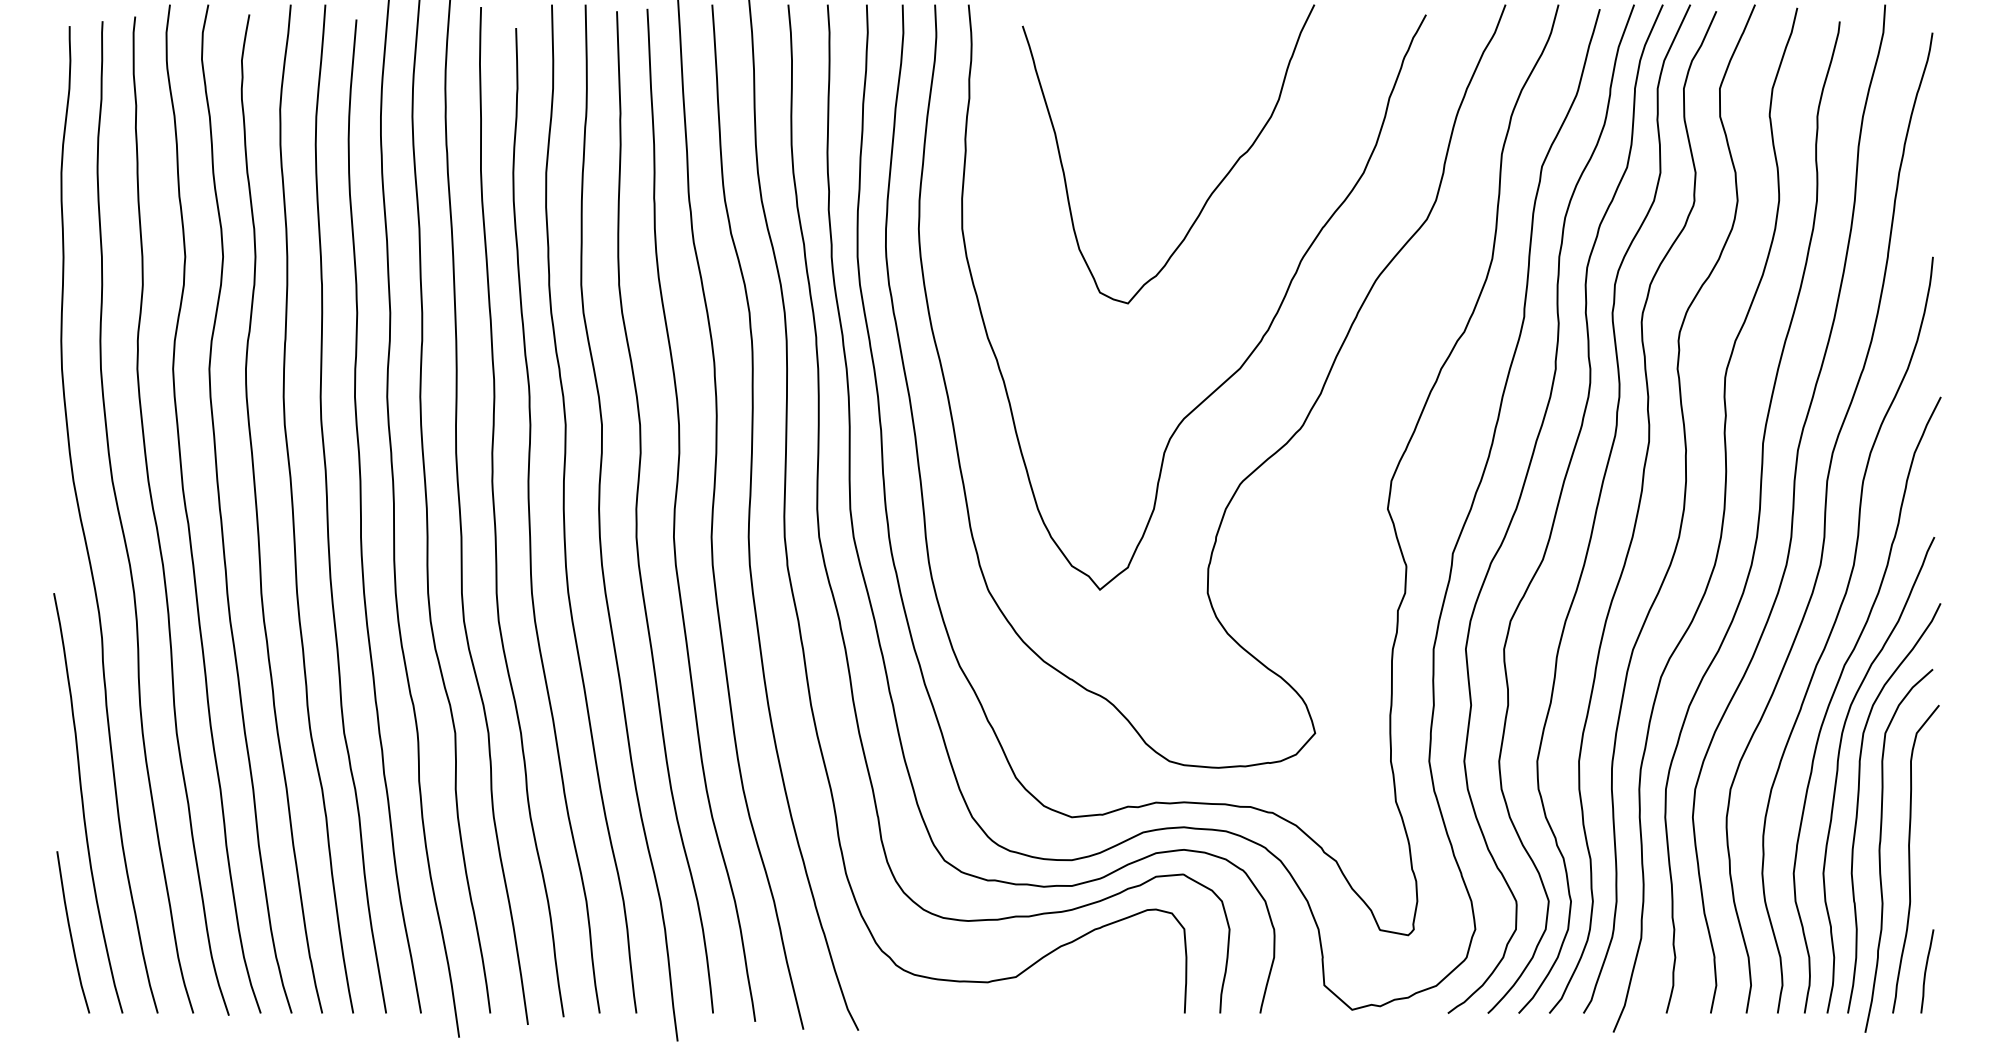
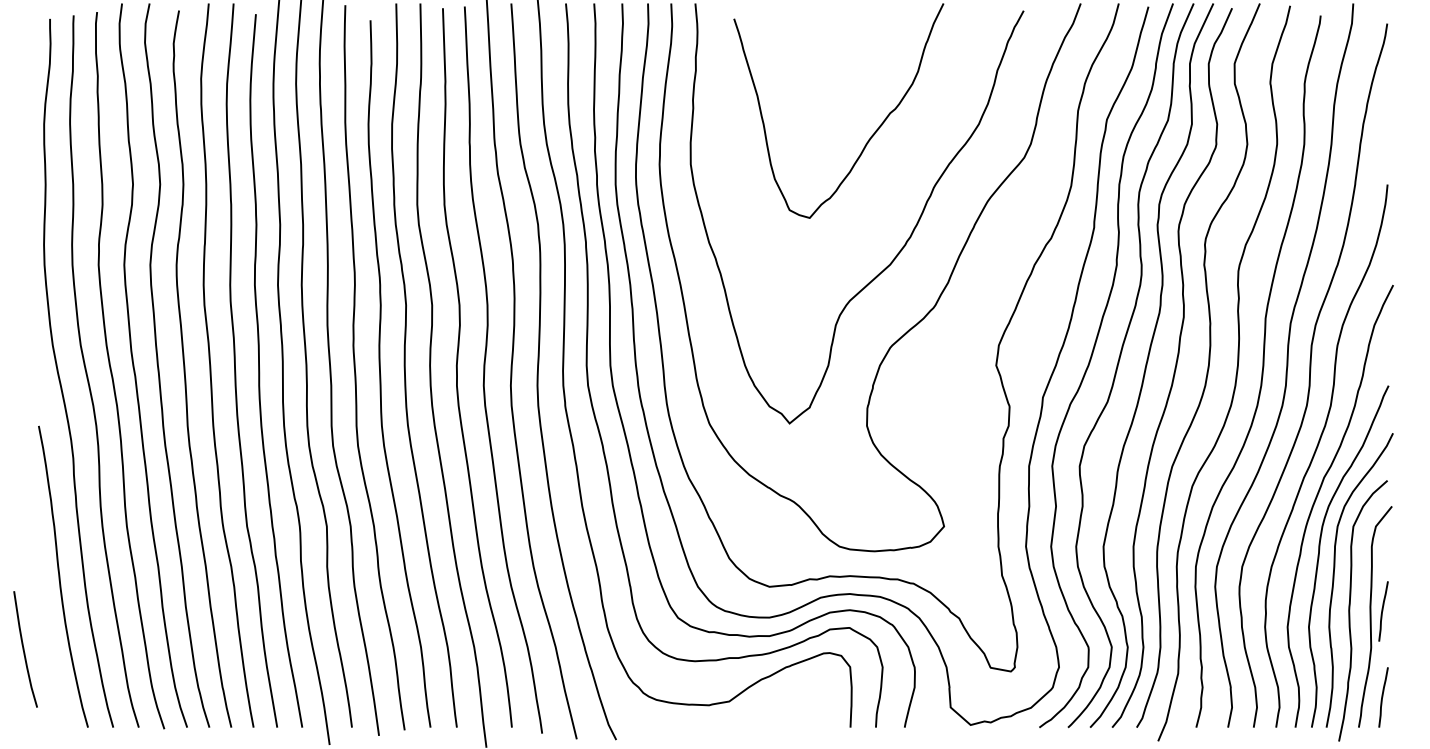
curve: (1927, 851) -> (1383, 611), added
curve: (71, 932) -> (24, 649), moved

